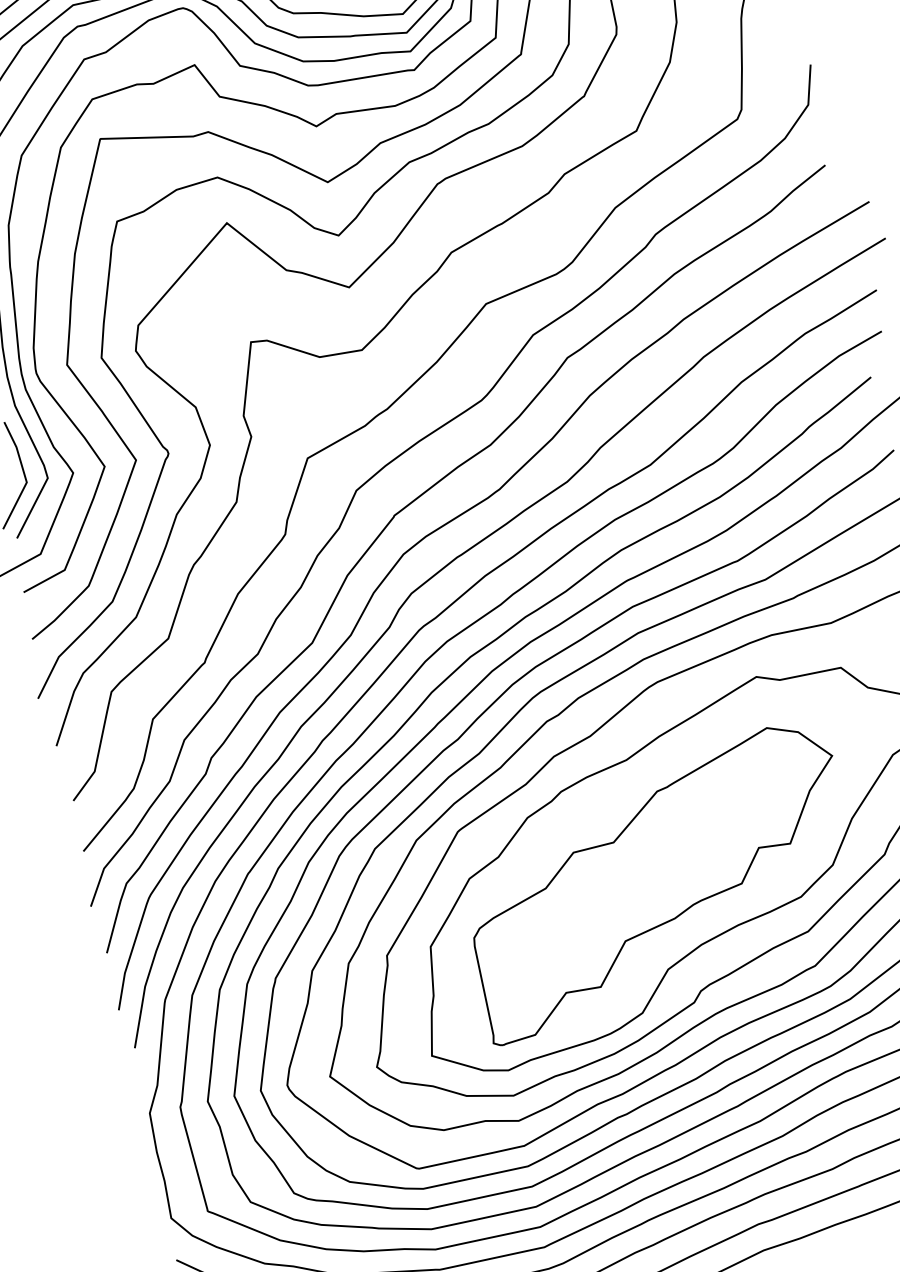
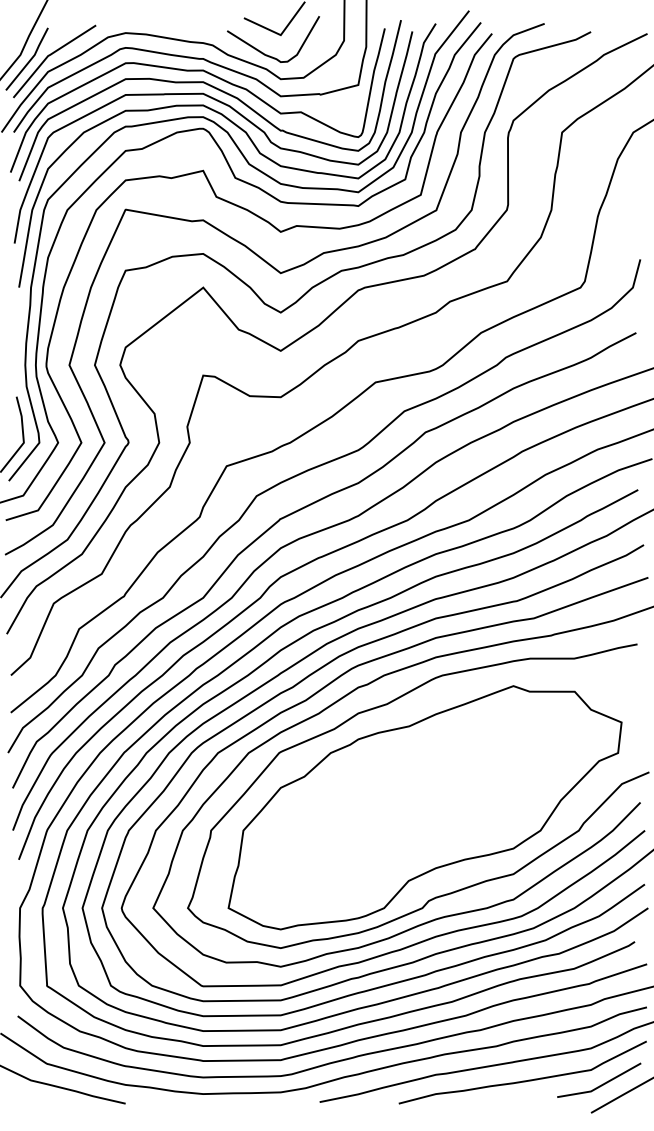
part: (658, 882) -> (414, 817), removed

